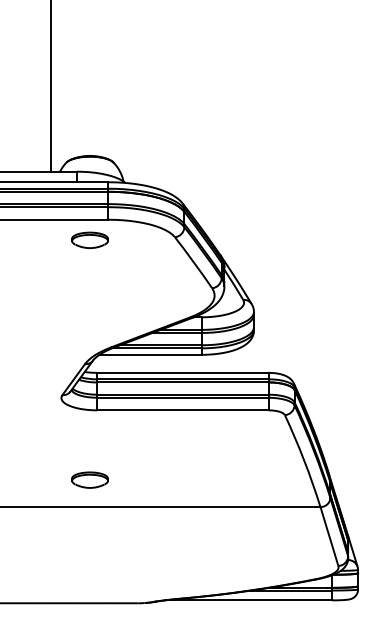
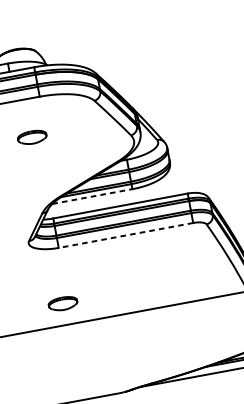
part: (89, 239) -> (31, 136), moved
line: (150, 354) -> (92, 196), solid -> dashed
line: (183, 410) -> (126, 235), solid -> dashed

